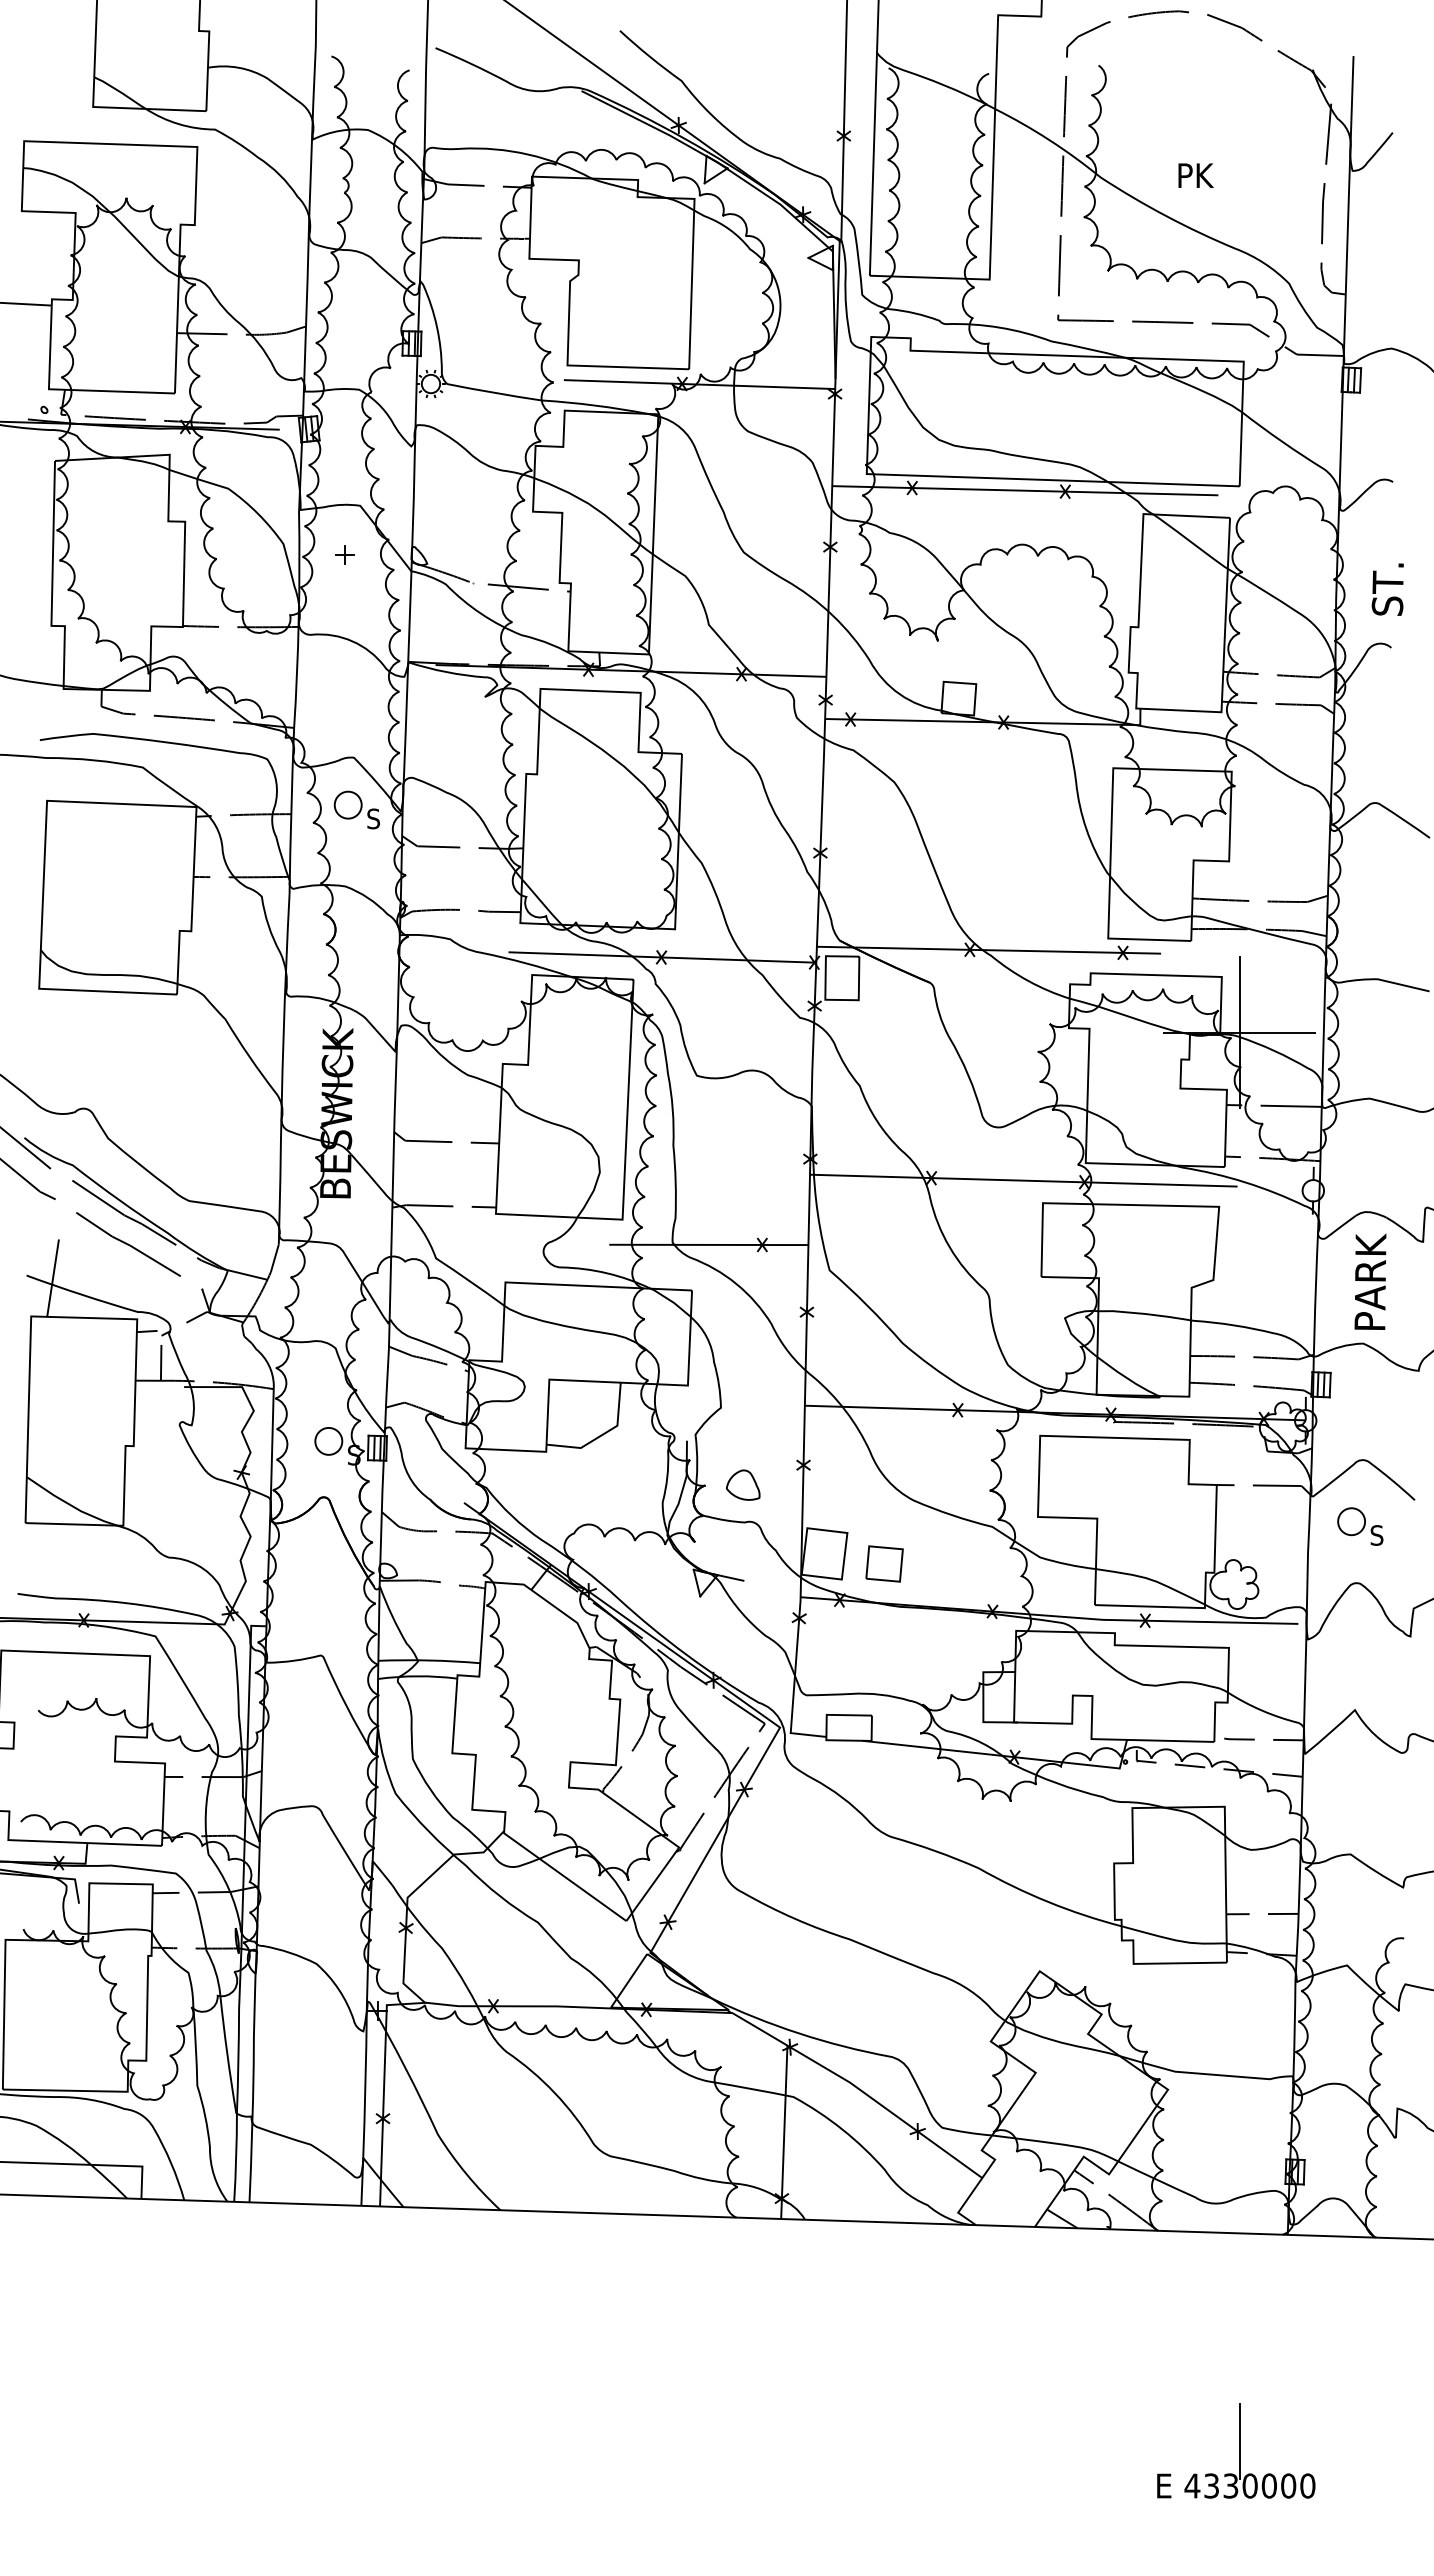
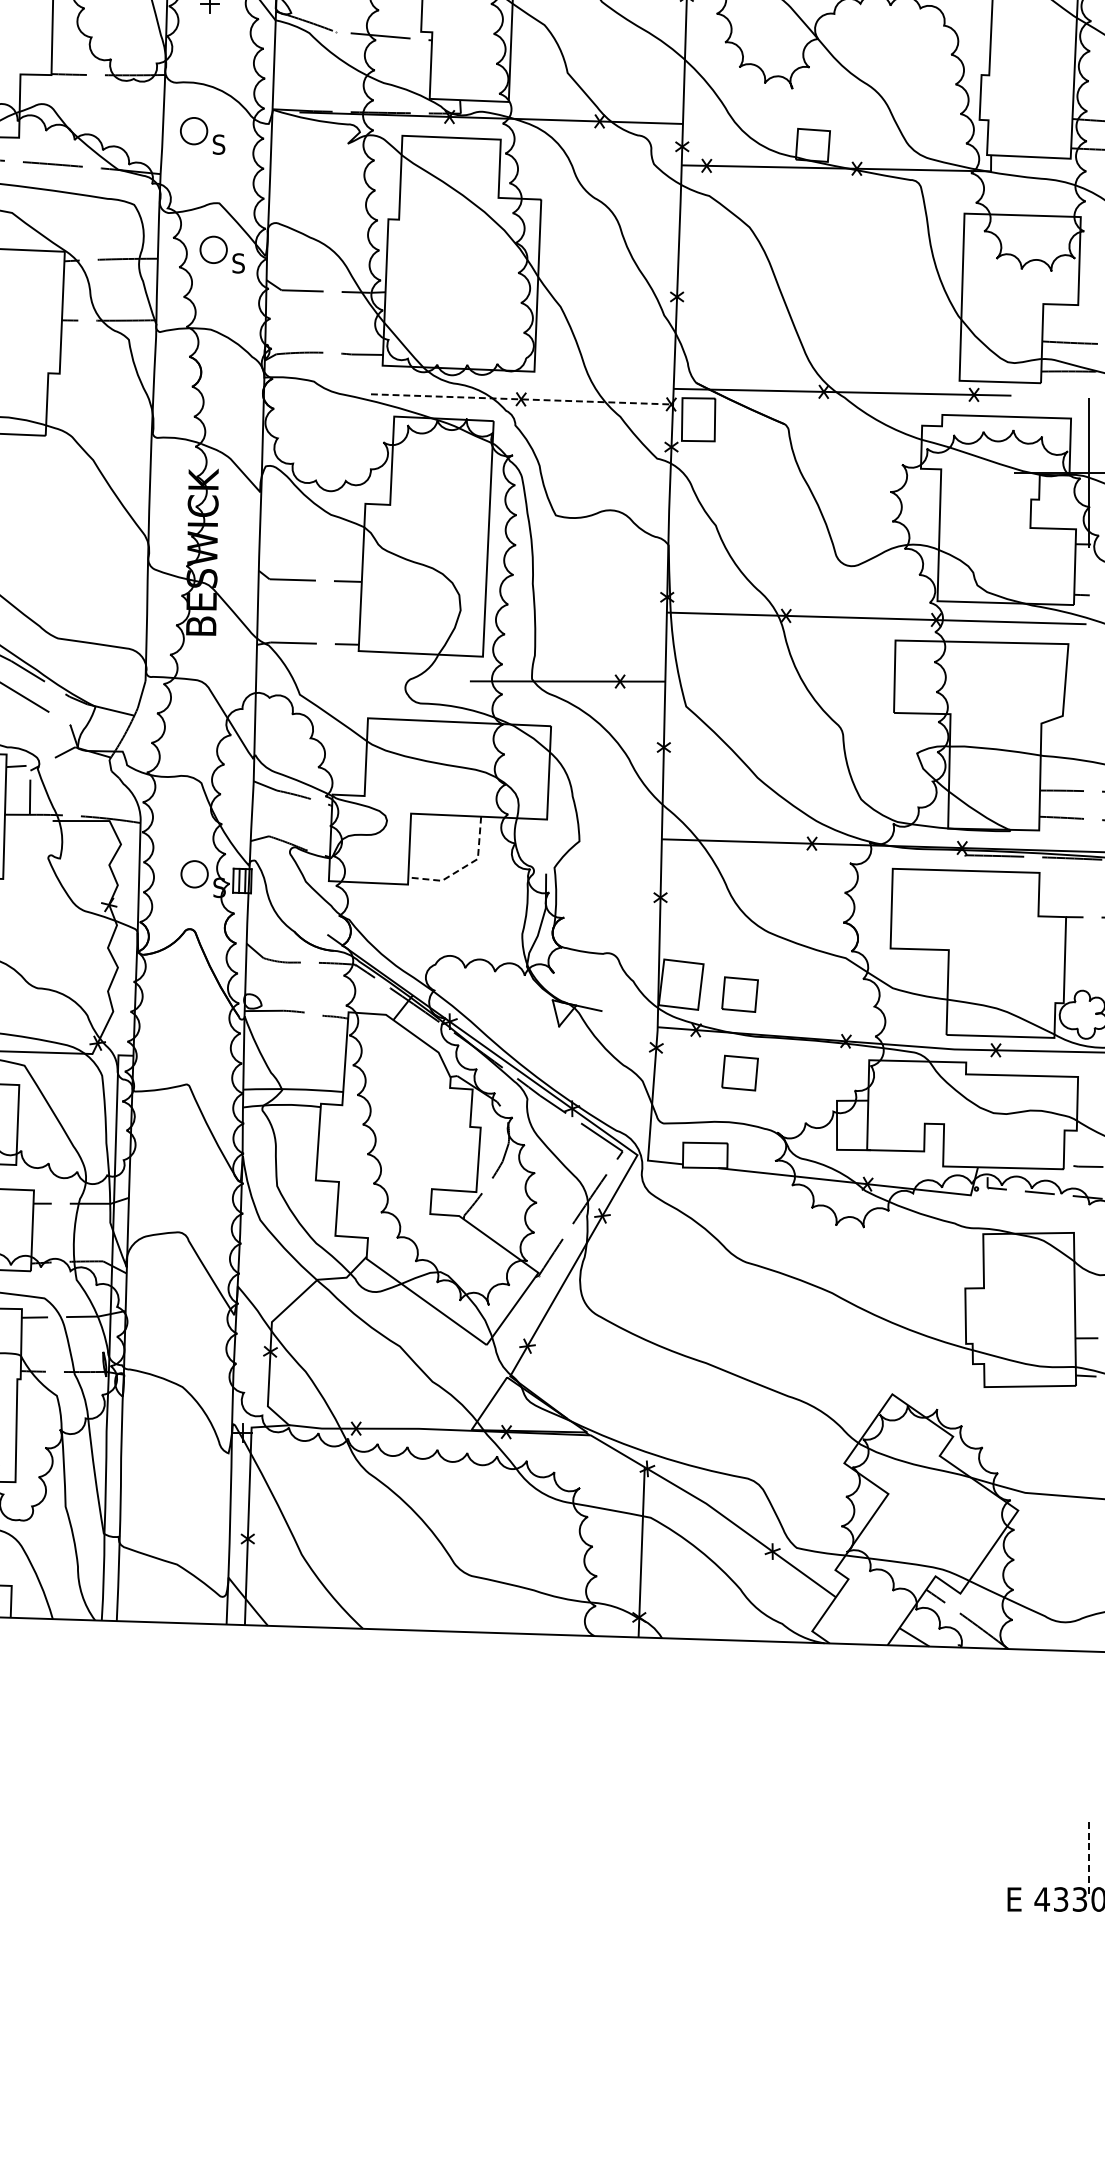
part: (336, 688) -> (202, 135), added
line: (662, 957) -> (522, 399), solid -> dashed
line: (602, 1434) -> (463, 867), solid -> dashed
part: (742, 1484) -> (600, 916), removed
part: (884, 1643) -> (739, 1072), added
line: (1239, 2441) -> (1088, 1855), solid -> dashed

